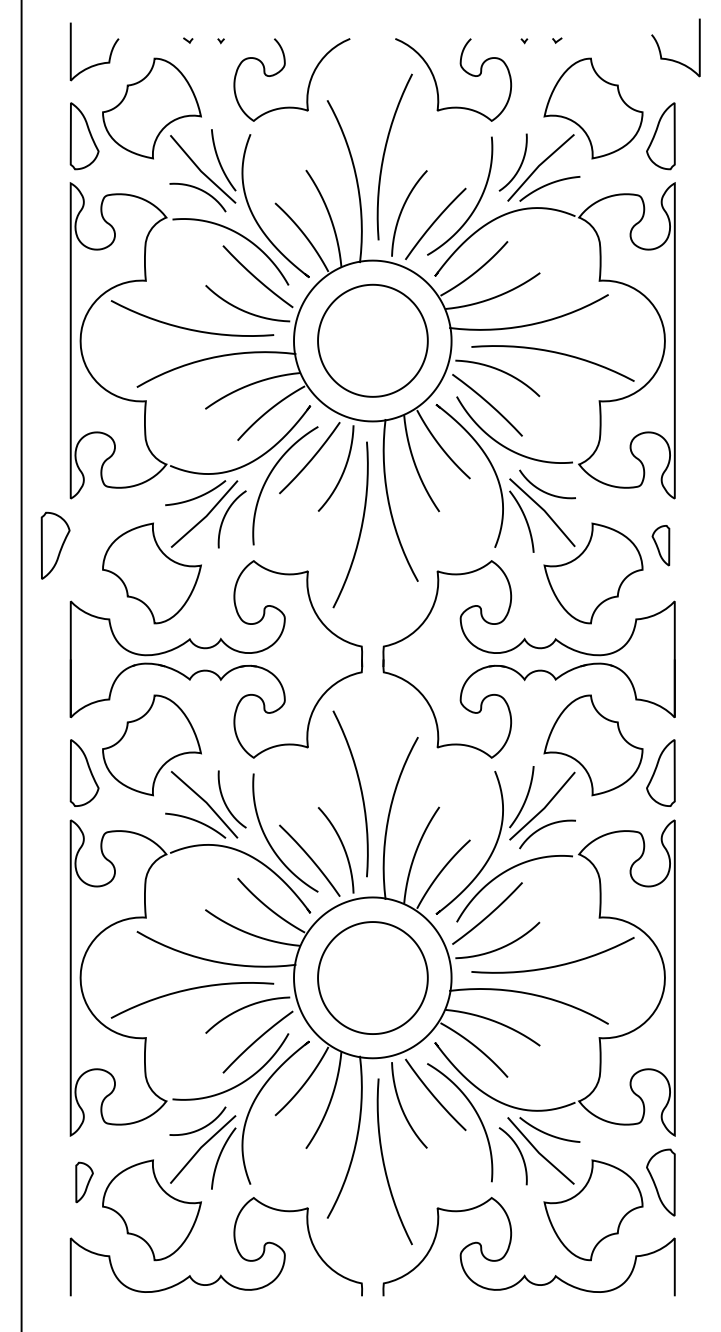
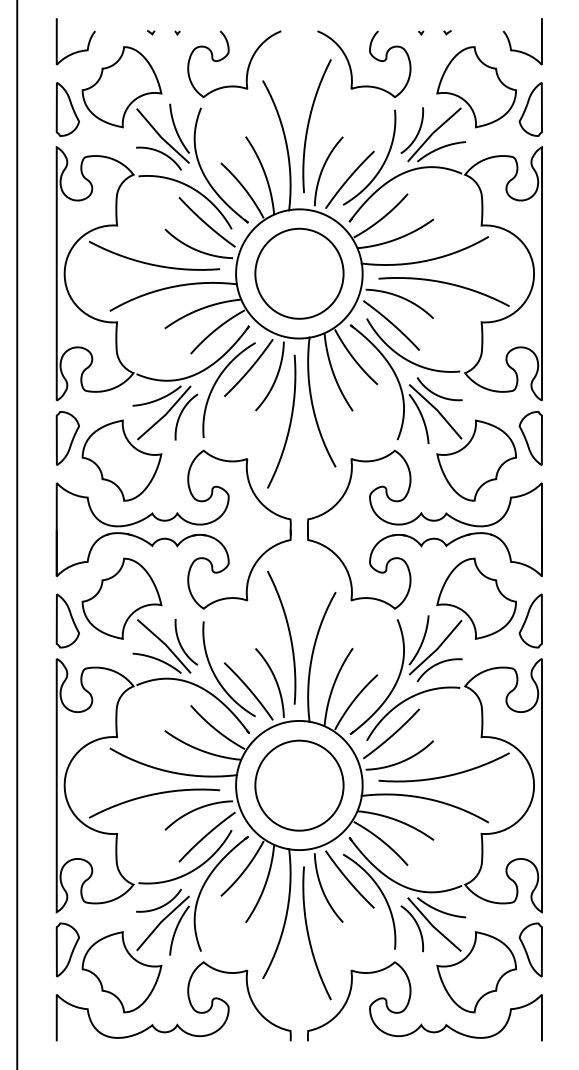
curve: (673, 59) -> (520, 51), moved
part: (55, 545) -> (67, 438), moved
part: (660, 545) -> (530, 438), size x1.67
part: (84, 1182) -> (67, 949), size x1.67

